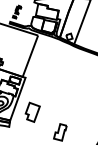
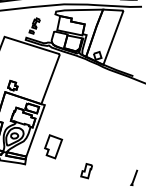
part: (60, 132) -> (86, 171), size x0.71

